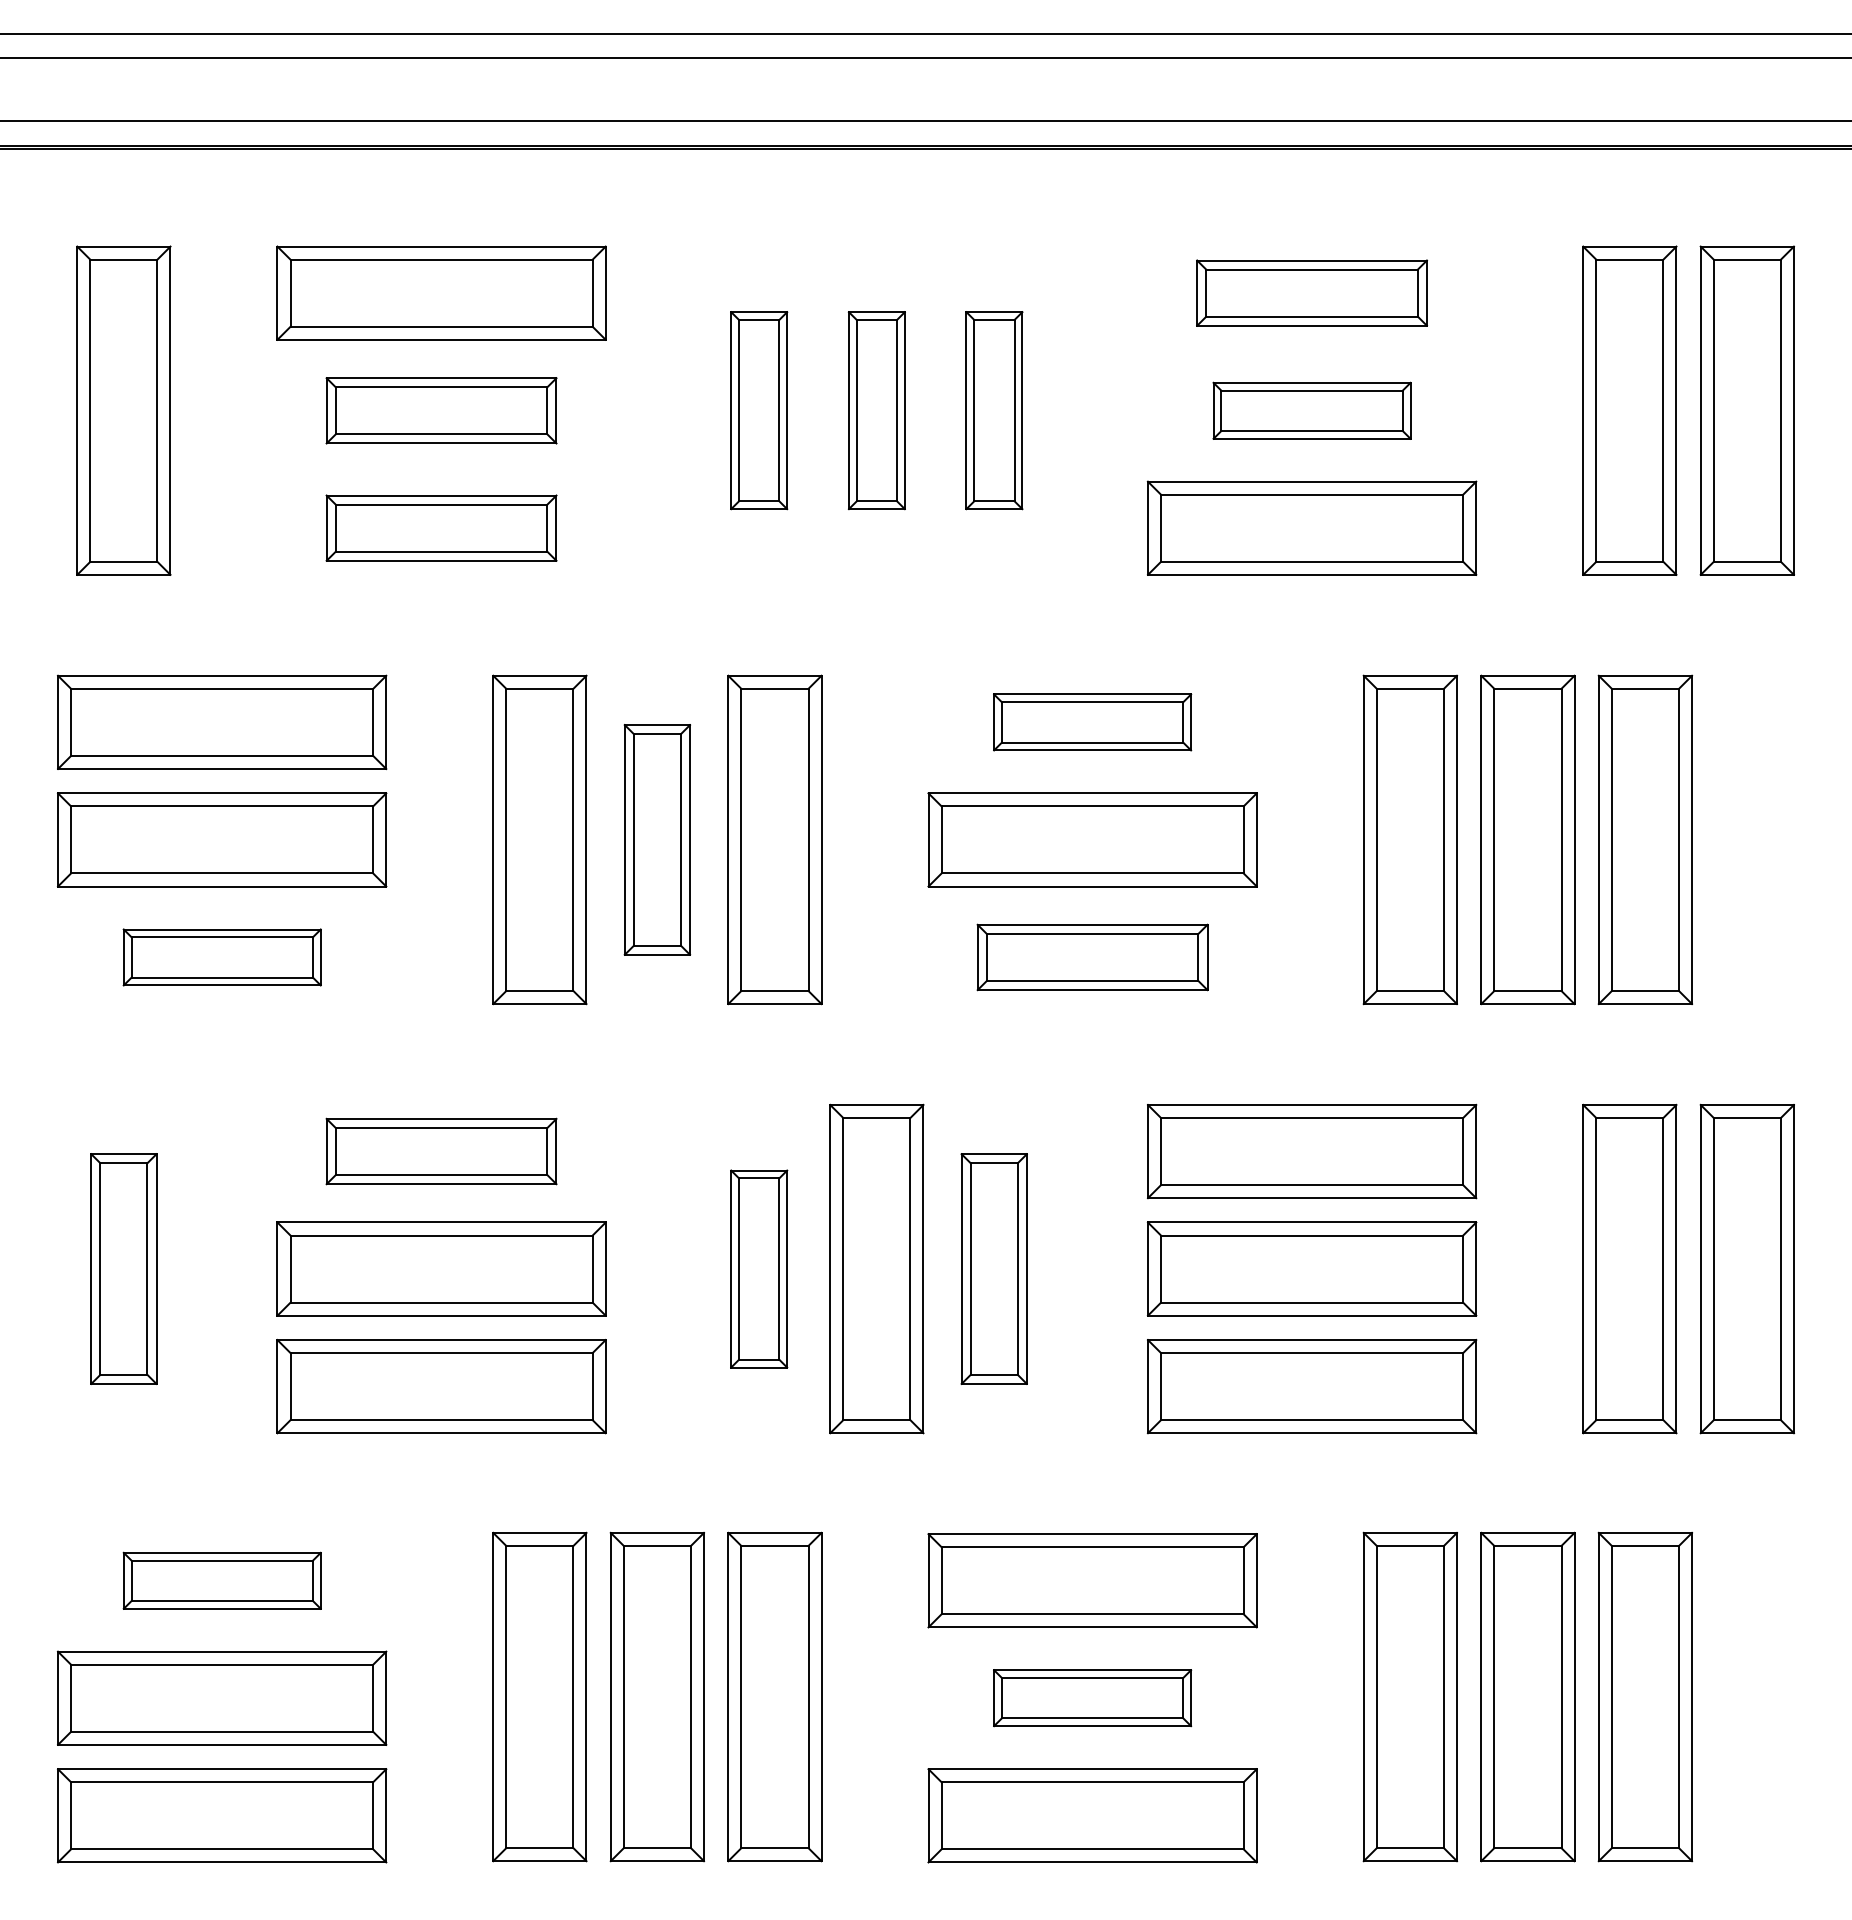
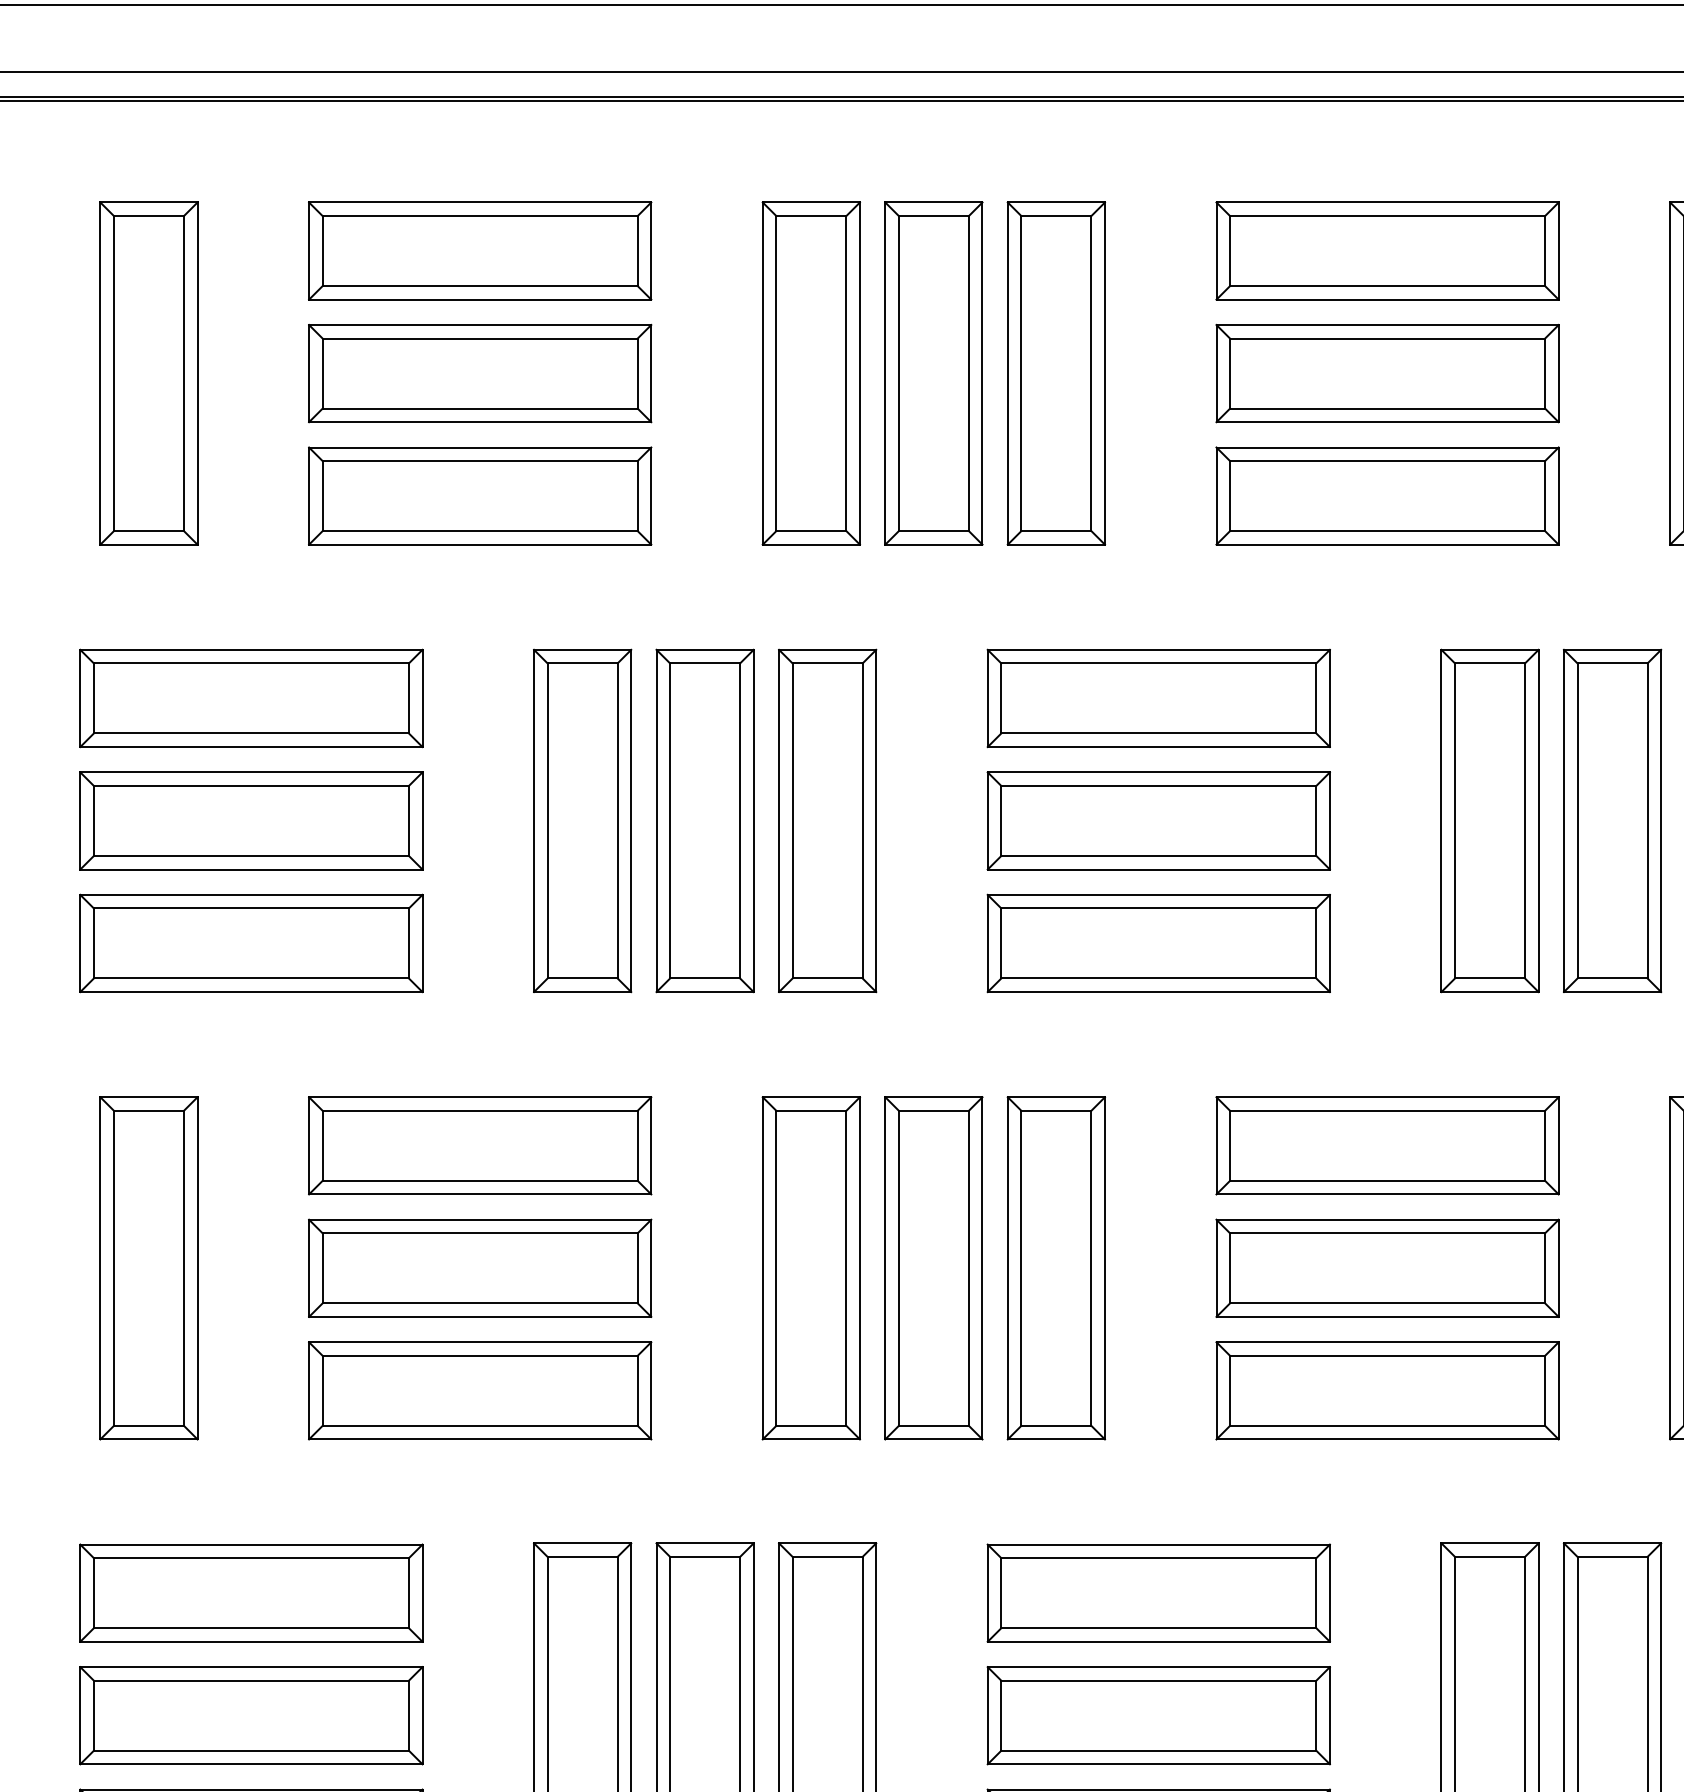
part: (1311, 292) -> (1386, 250), size x1.43
part: (441, 410) -> (480, 373), size x1.43
part: (758, 410) -> (810, 373), size x1.67
part: (876, 410) -> (933, 373), size x1.67
part: (994, 410) -> (1056, 373), size x1.67
part: (1311, 410) -> (1386, 373), size x1.67
part: (441, 527) -> (480, 495), size x1.43
part: (1092, 722) -> (1158, 698), size x1.67
part: (657, 839) -> (705, 820), size x1.43
part: (222, 957) -> (251, 943), size x1.67
part: (1092, 957) -> (1158, 943), size x1.43
part: (441, 1151) -> (480, 1145), size x1.43
part: (123, 1268) -> (148, 1267), size x1.43
part: (758, 1268) -> (810, 1267), size x1.67
part: (993, 1268) -> (1055, 1267), size x1.43
part: (222, 1580) -> (251, 1592), size x1.67
part: (1092, 1697) -> (1158, 1714), size x1.67

